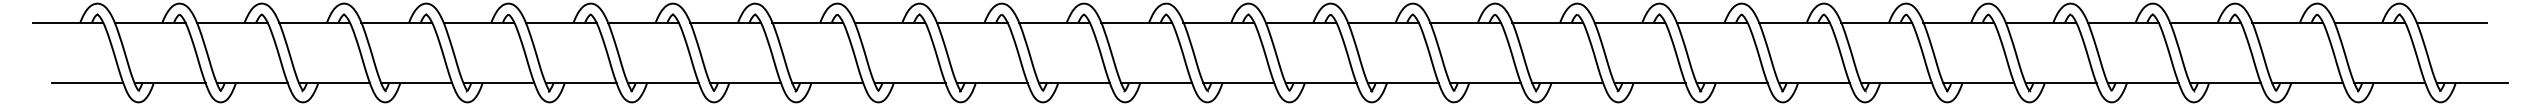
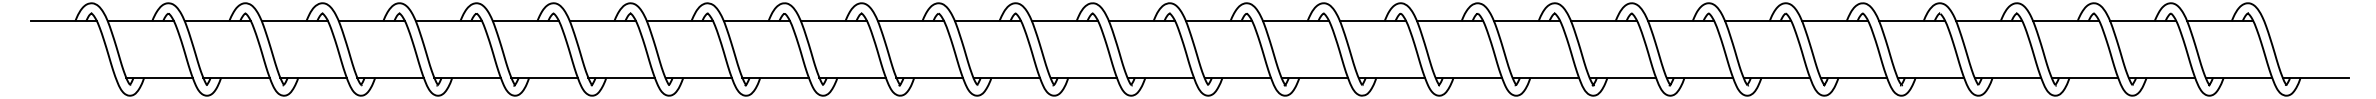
line: (2452, 23) -> (2297, 21), removed
line: (87, 82) -> (82, 77), removed

